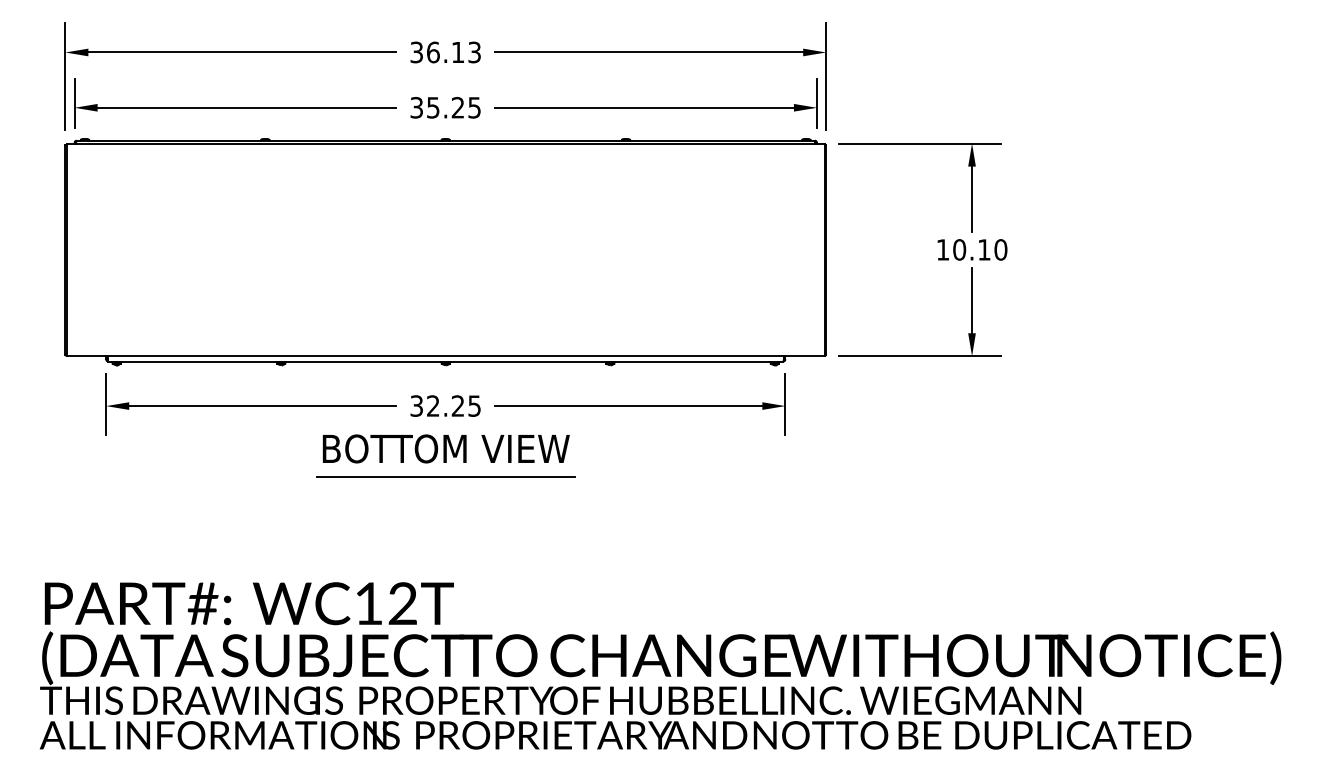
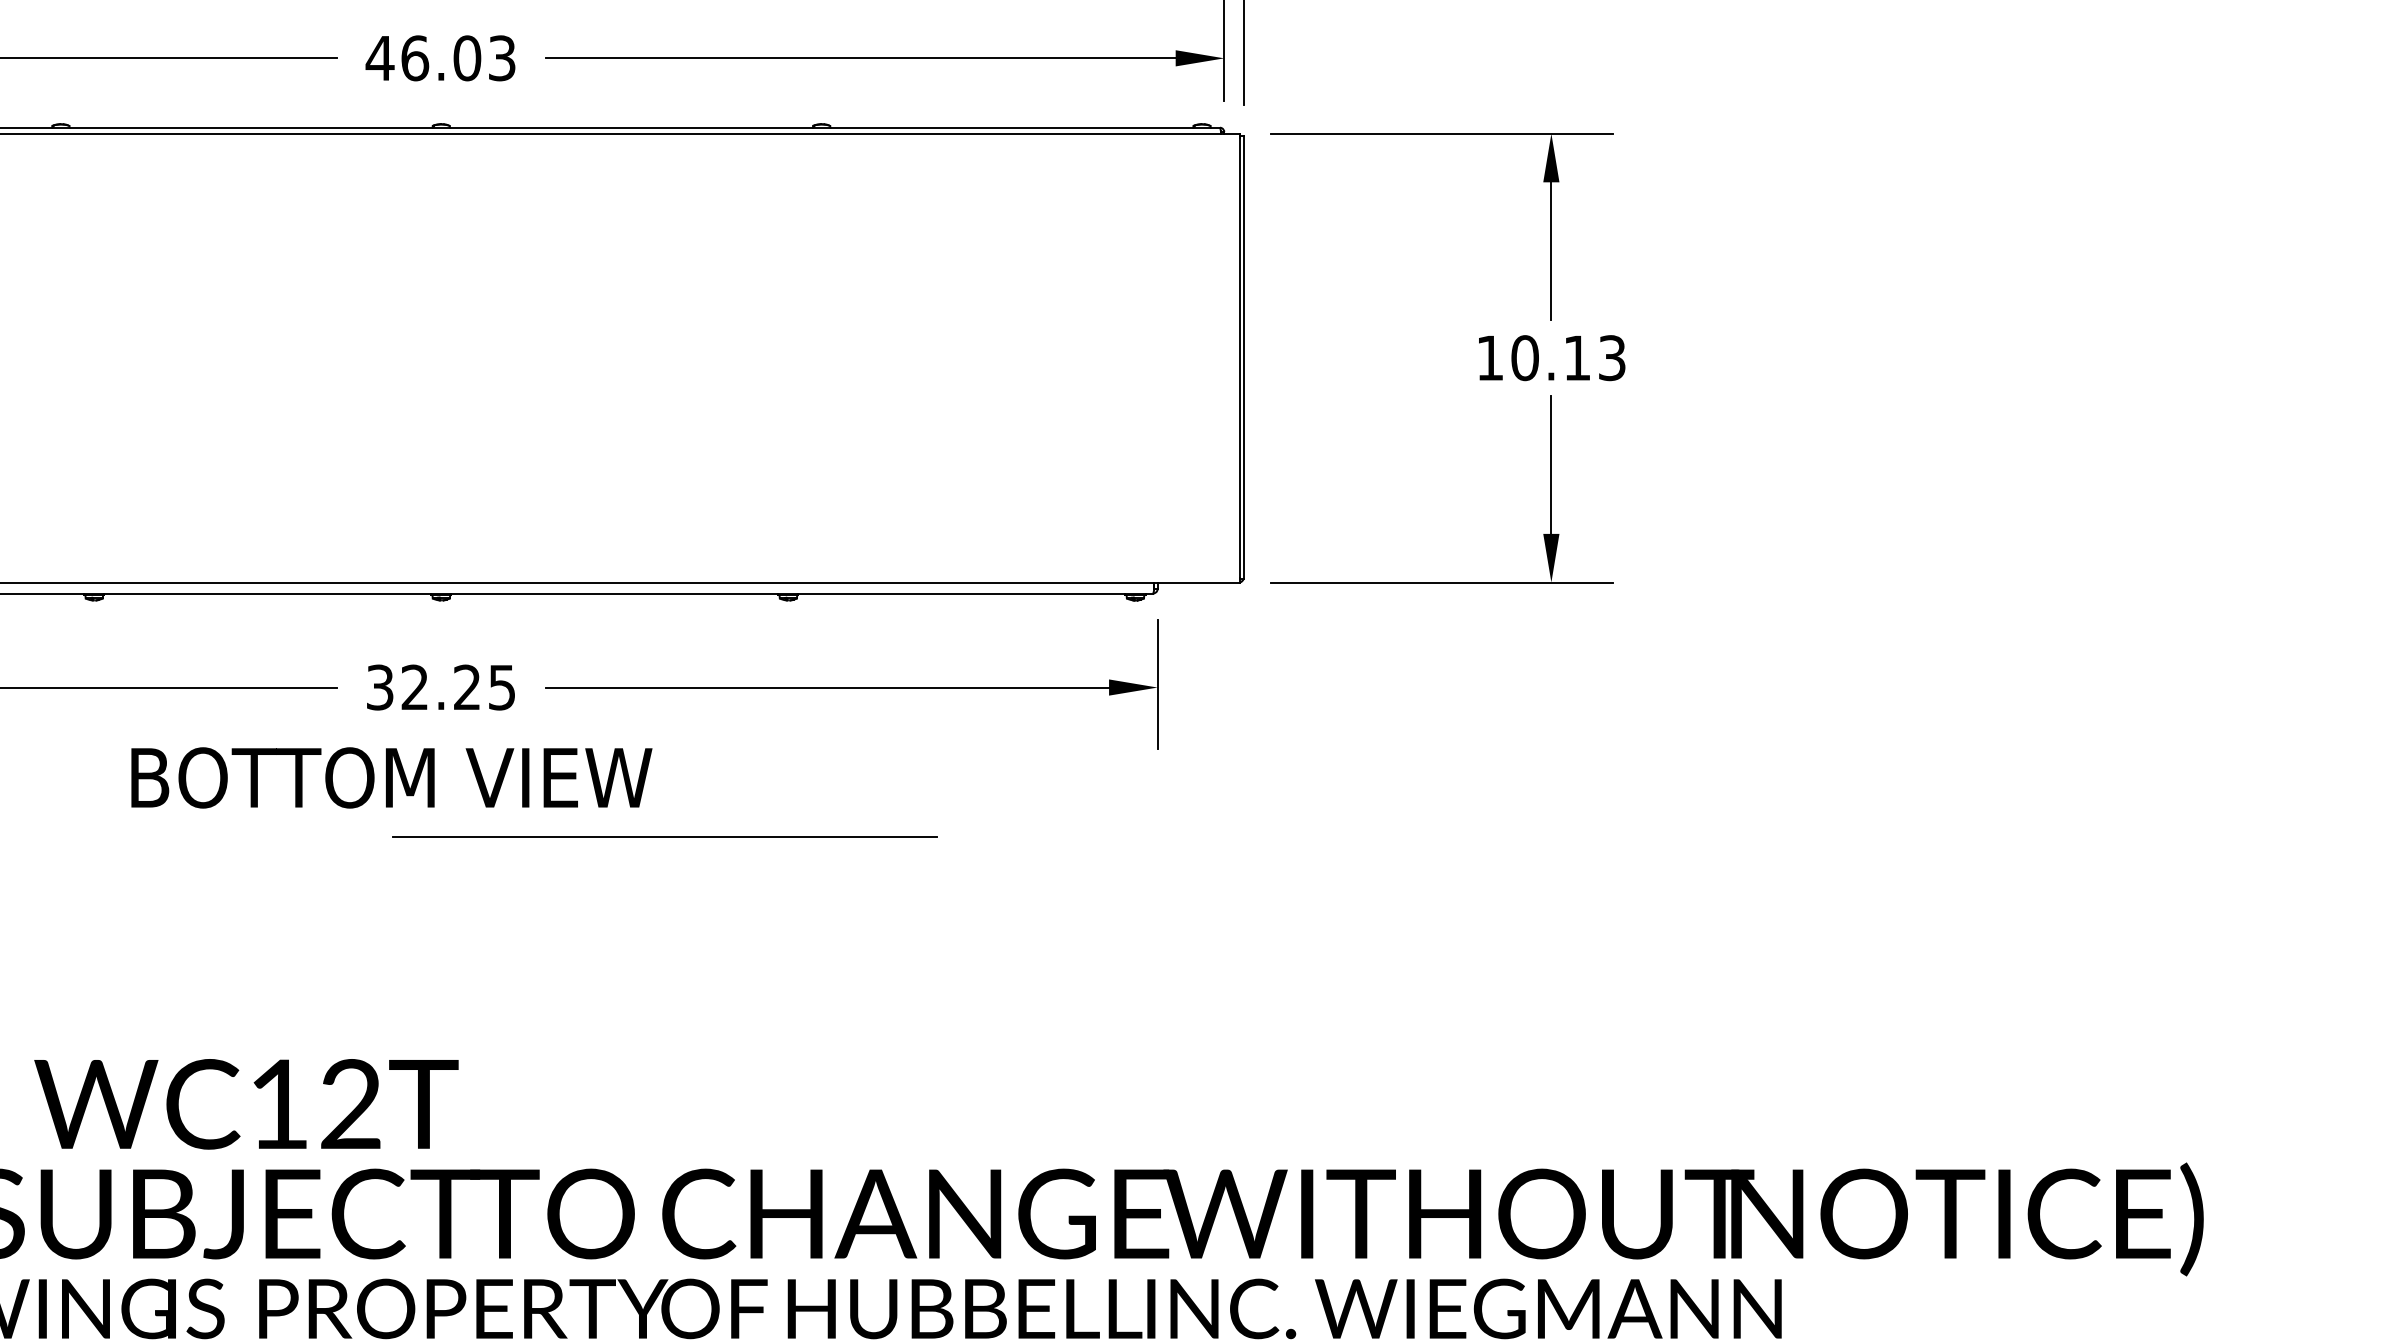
text: (444, 107) -> (438, 57), 35.25 -> 46.03
text: (1000, 249) -> (1611, 357), 10.10 -> 10.13
text: (445, 448) -> (390, 776), moved
line: (445, 476) -> (664, 836), moved

